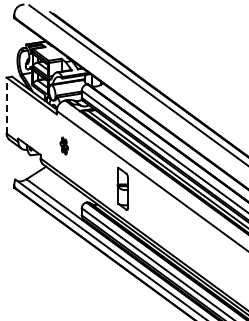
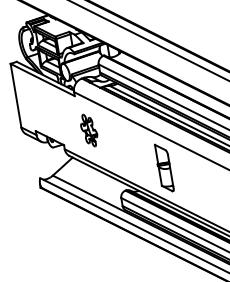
line: (6, 105) -> (15, 95), dashed -> solid
part: (64, 145) -> (89, 129), size x1.67

